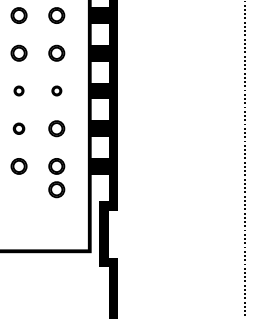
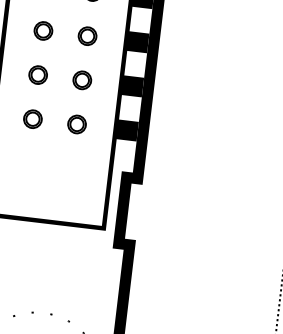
part: (18, 90) -> (42, 30), size x1.67
part: (56, 90) -> (87, 35), size x1.67
part: (18, 128) -> (37, 74), size x1.43
part: (56, 189) -> (73, 151), removed

